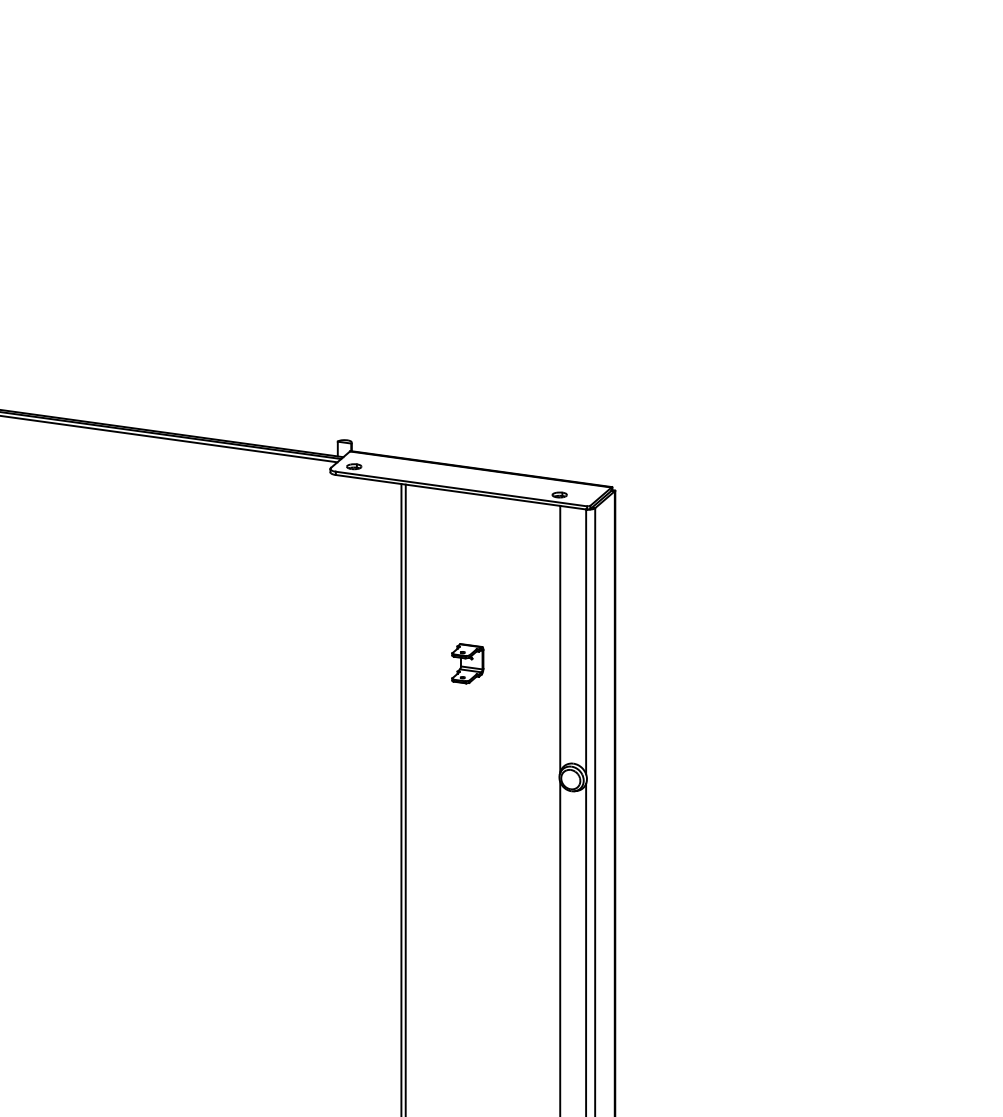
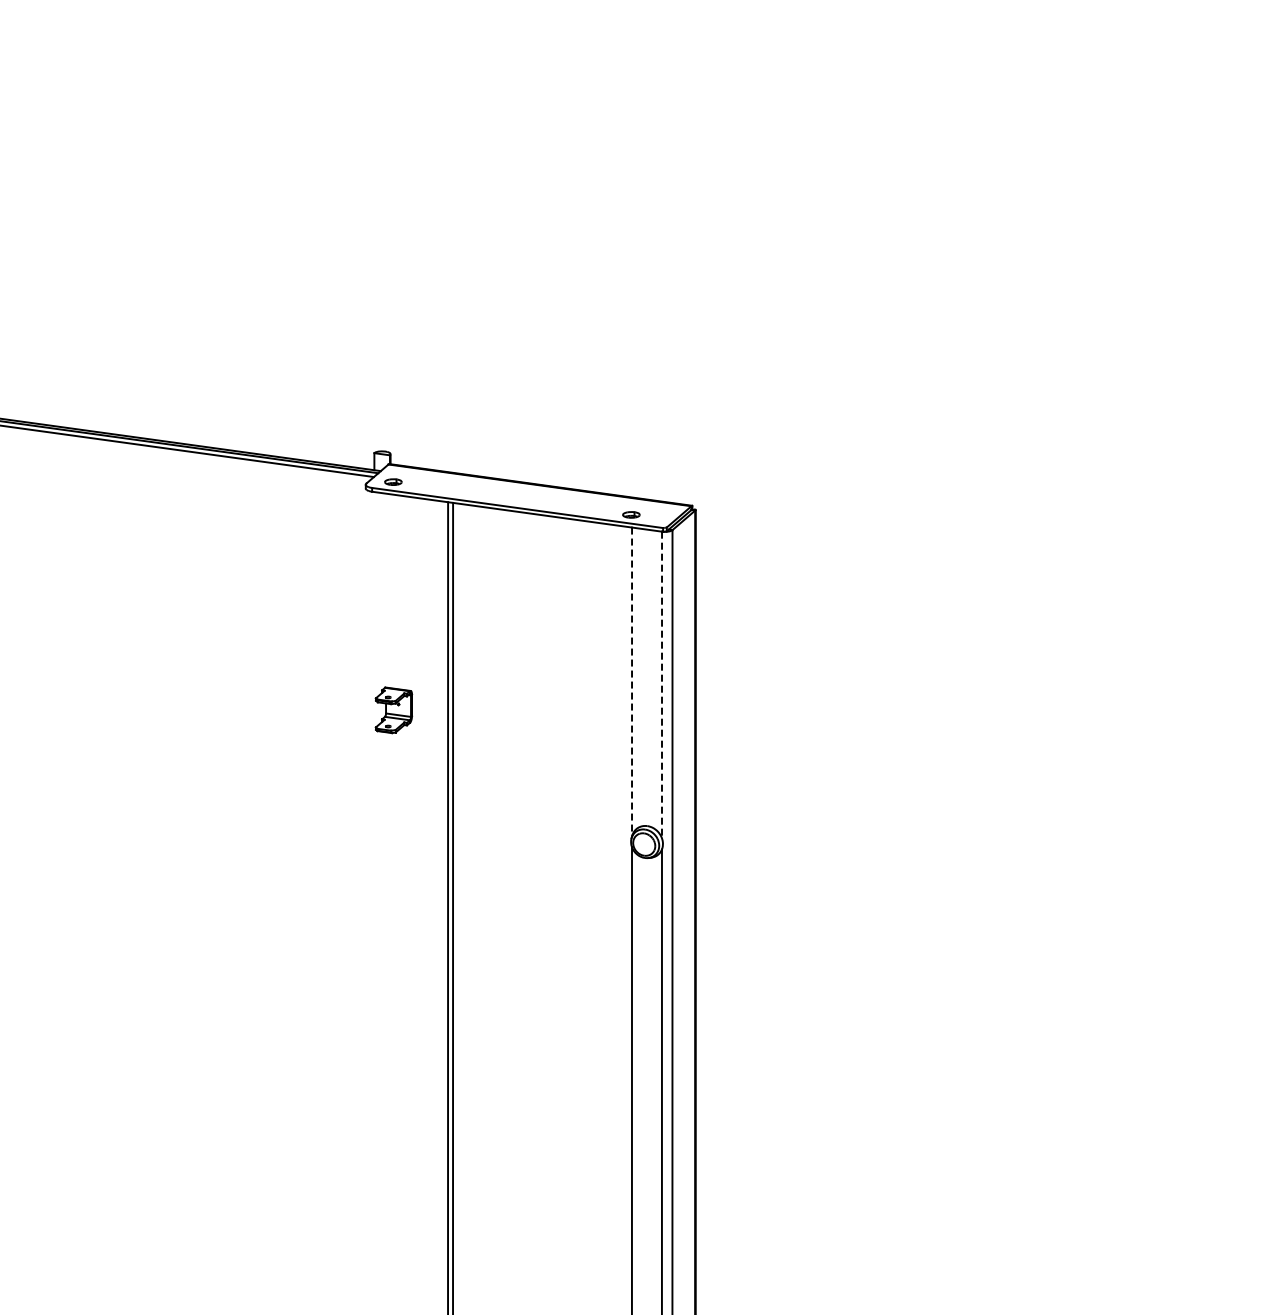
line: (560, 639) -> (632, 682), solid -> dashed
line: (586, 642) -> (662, 685), solid -> dashed
part: (467, 663) -> (393, 710), moved

